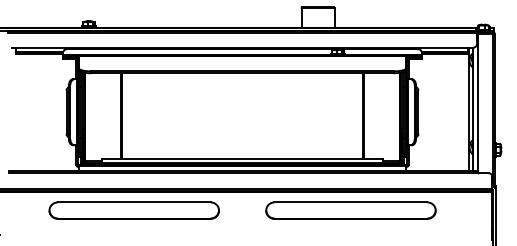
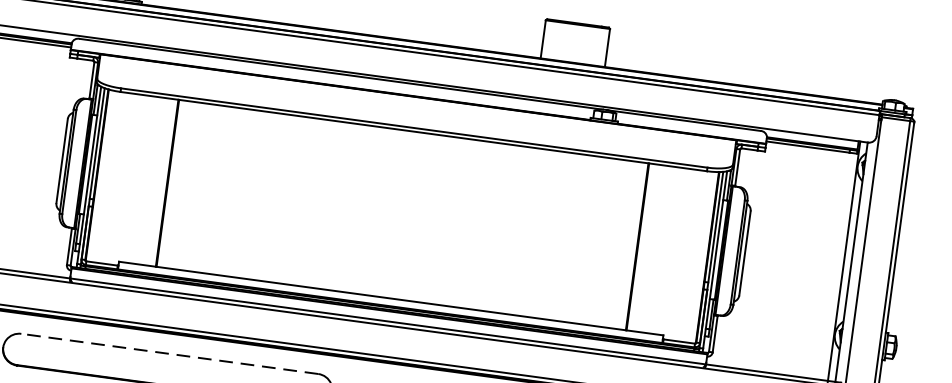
line: (133, 202) -> (168, 353), solid -> dashed

